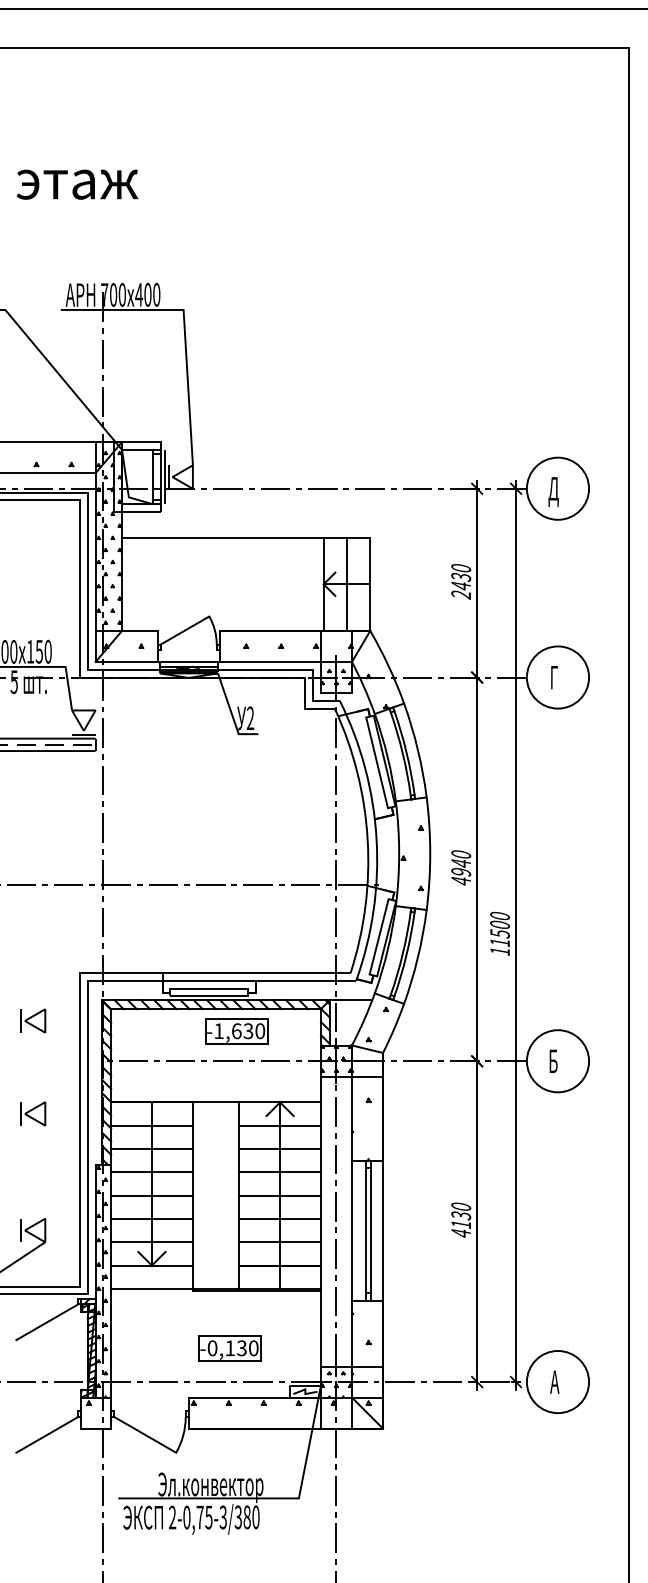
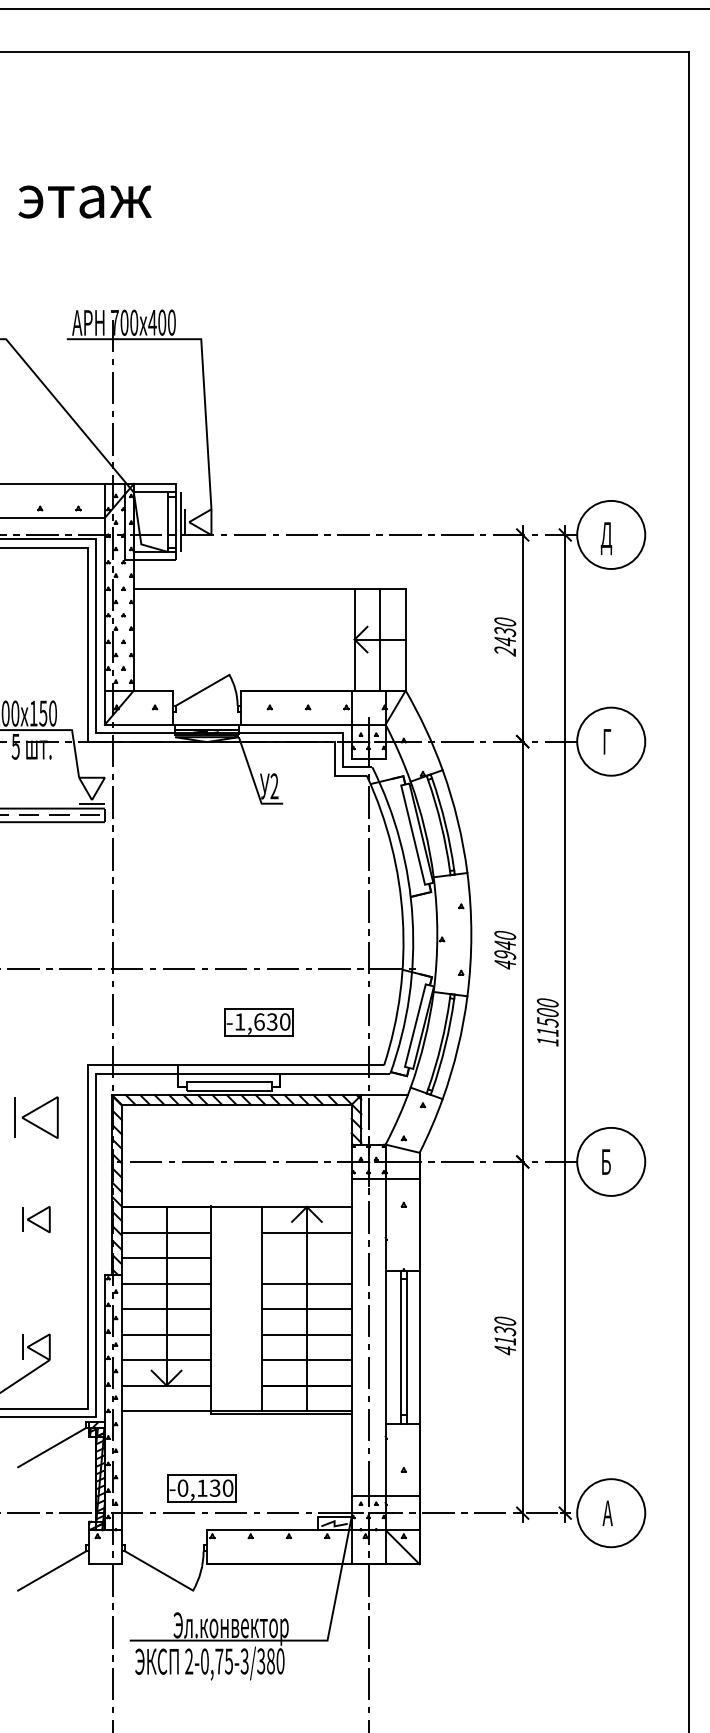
part: (33, 1020) -> (36, 1117), size x1.6
part: (235, 1031) -> (258, 1022), moved
line: (279, 1149) -> (306, 1258), removed
part: (229, 1348) -> (201, 1488), moved

